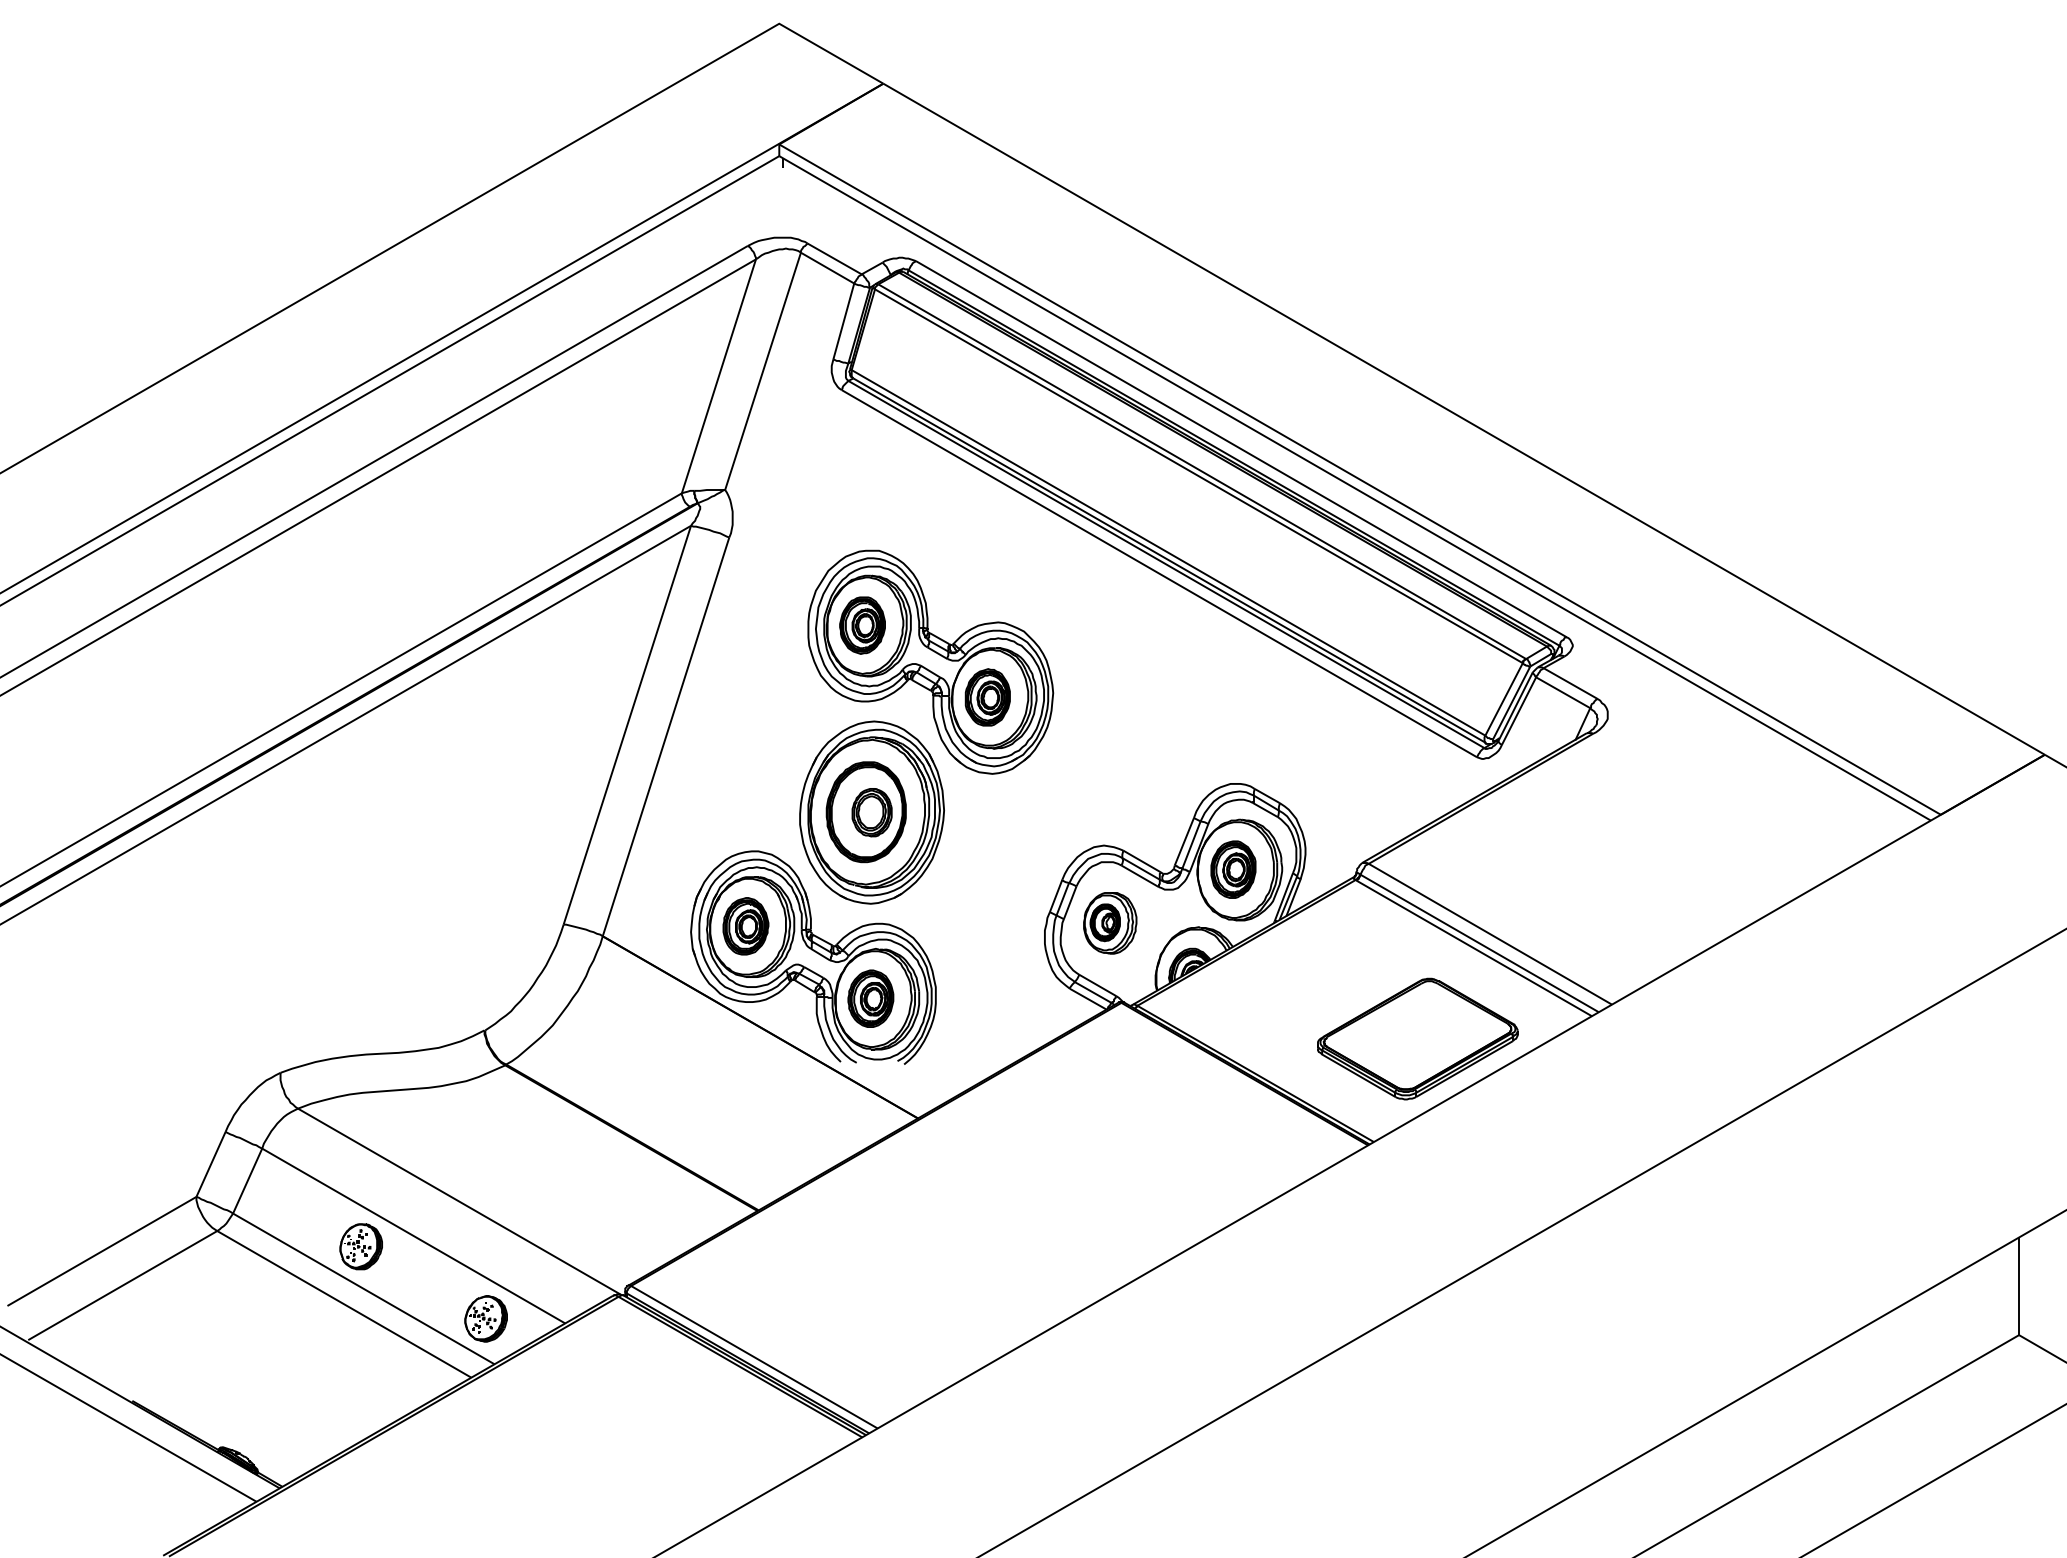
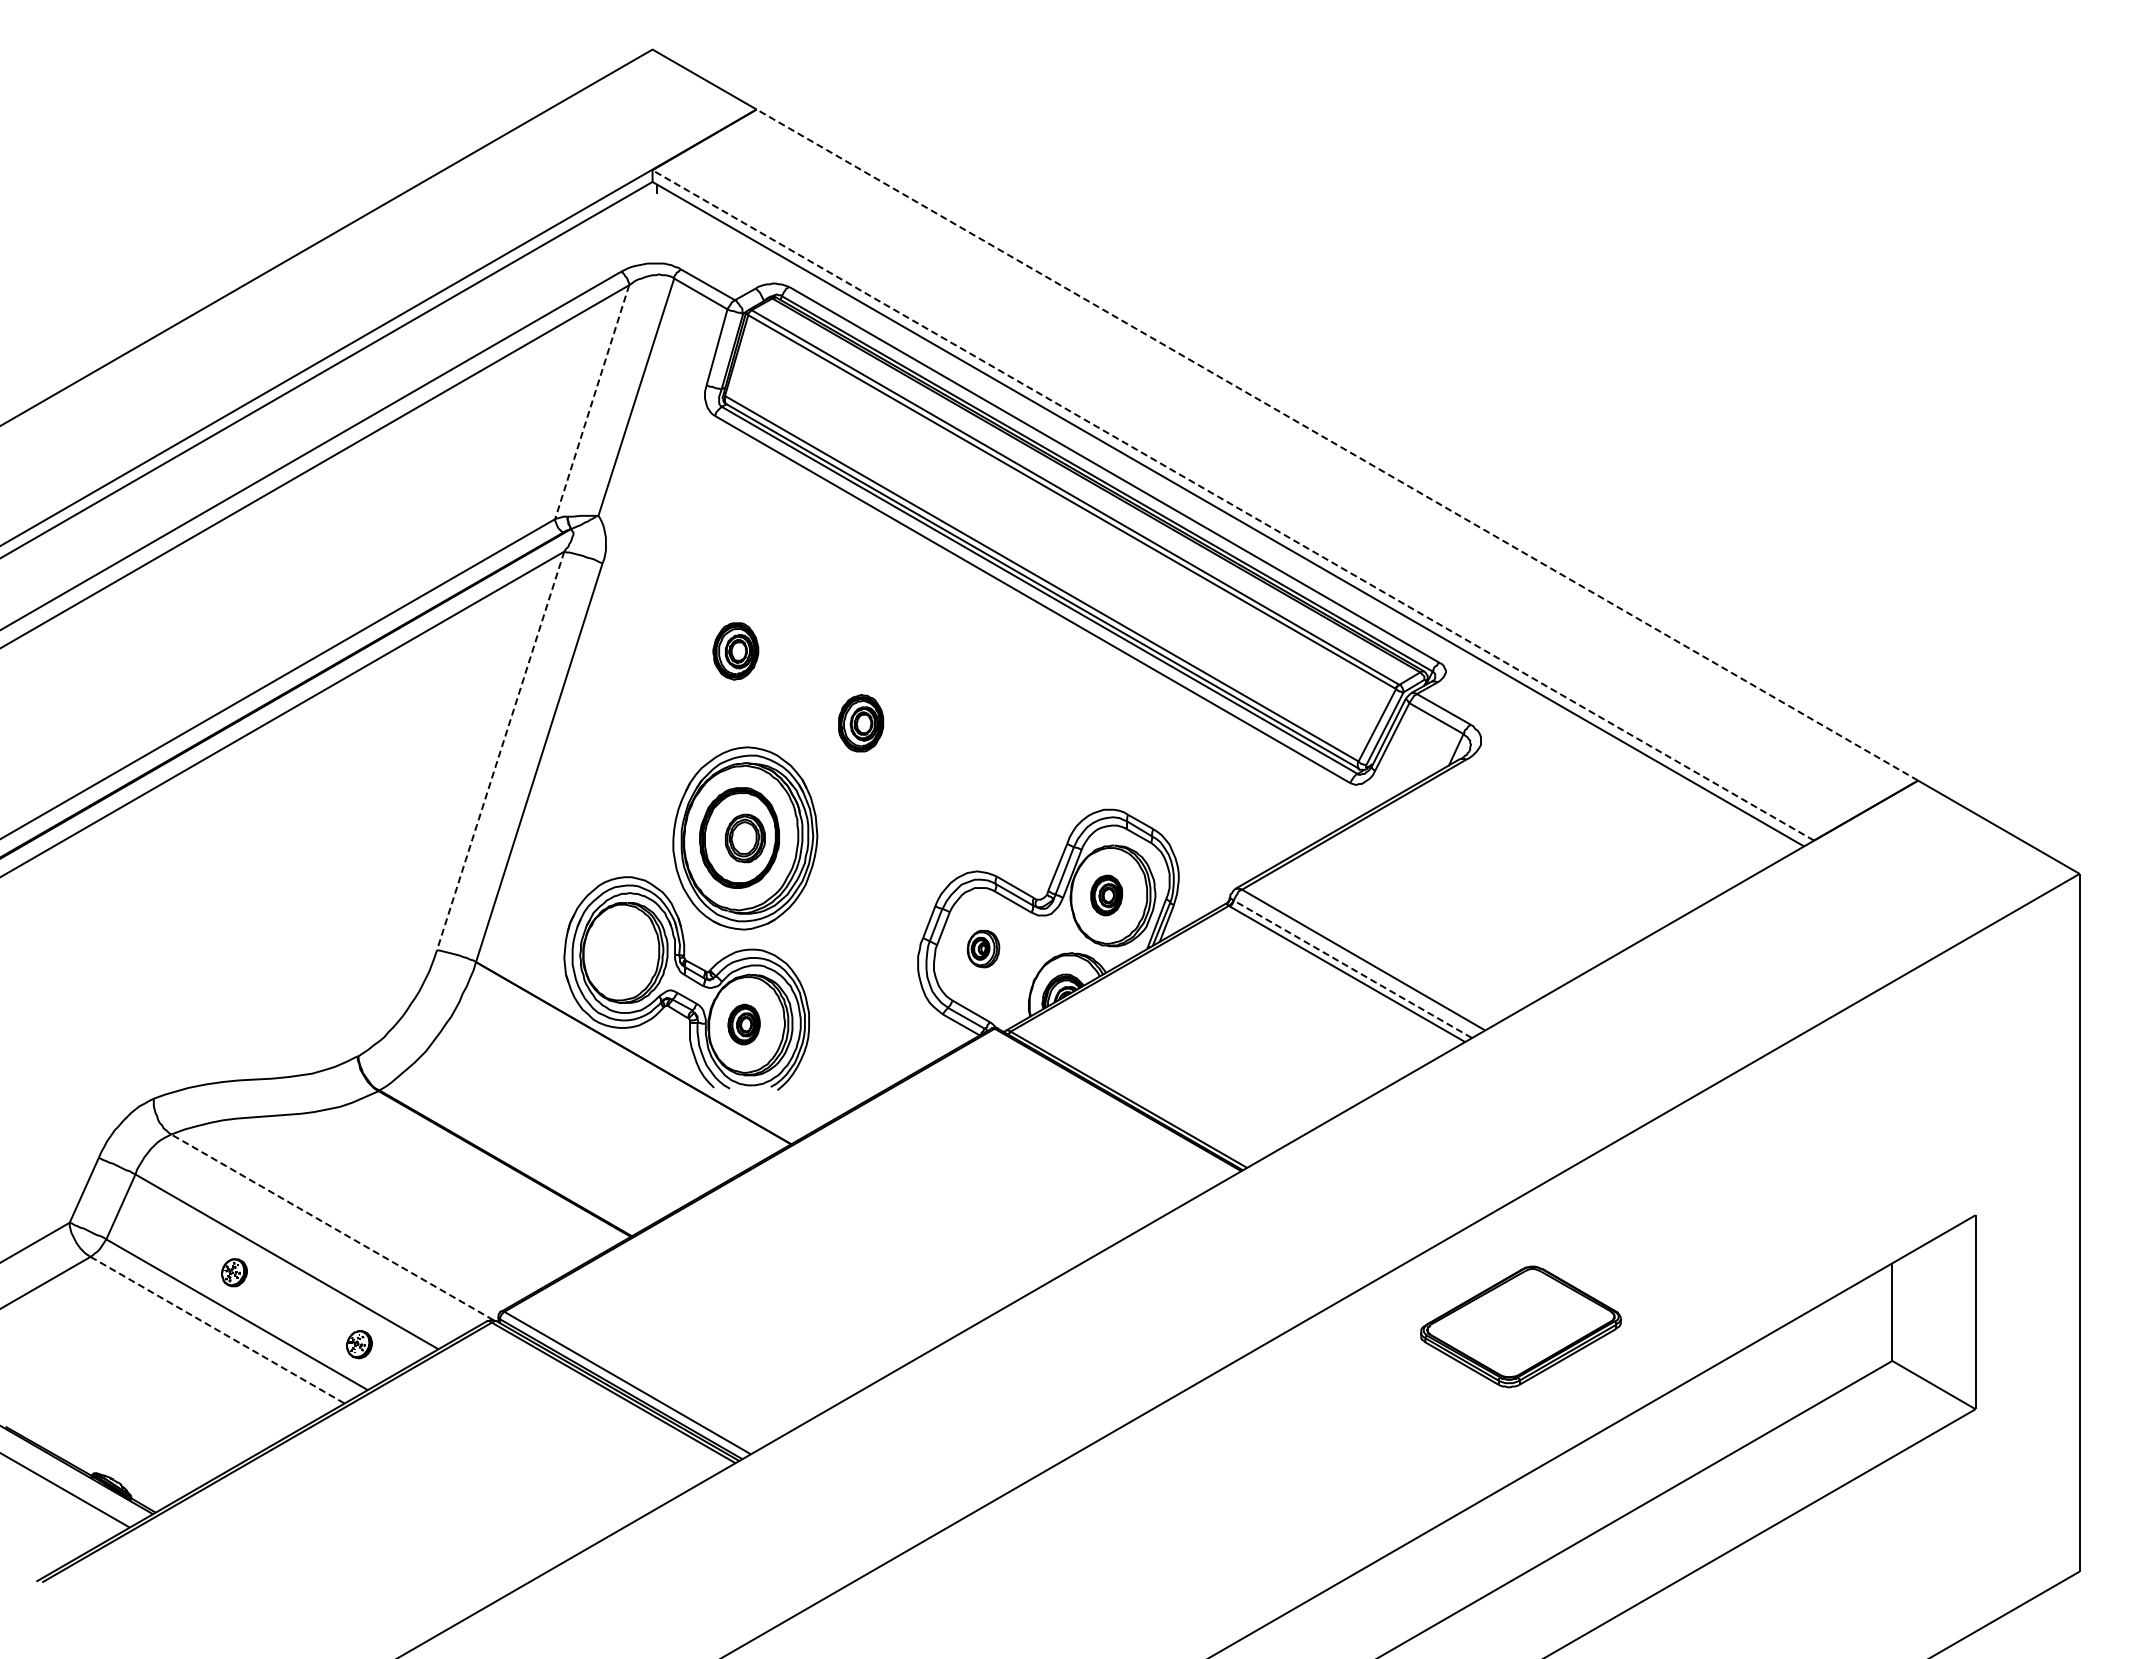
line: (719, 376) -> (592, 402), solid -> dashed
line: (1464, 419) -> (1337, 445), solid -> dashed
line: (1360, 479) -> (1233, 505), solid -> dashed
part: (930, 661) -> (803, 687), removed
line: (627, 725) -> (500, 751), solid -> dashed
part: (1233, 869) -> (1106, 895), size x0.7
part: (1110, 922) -> (983, 948), size x0.6
part: (745, 925) -> (618, 951), removed
line: (1479, 942) -> (1352, 968), solid -> dashed
part: (870, 998) -> (743, 1024), size x0.7
part: (1417, 1038) -> (1520, 1326), moved
line: (459, 1201) -> (332, 1227), solid -> dashed
part: (361, 1246) -> (234, 1272), size x0.6
line: (344, 1304) -> (217, 1330), solid -> dashed
part: (486, 1318) -> (359, 1344), size x0.6

